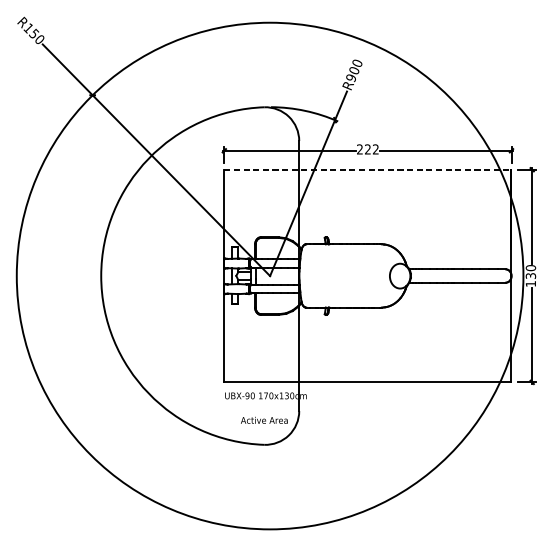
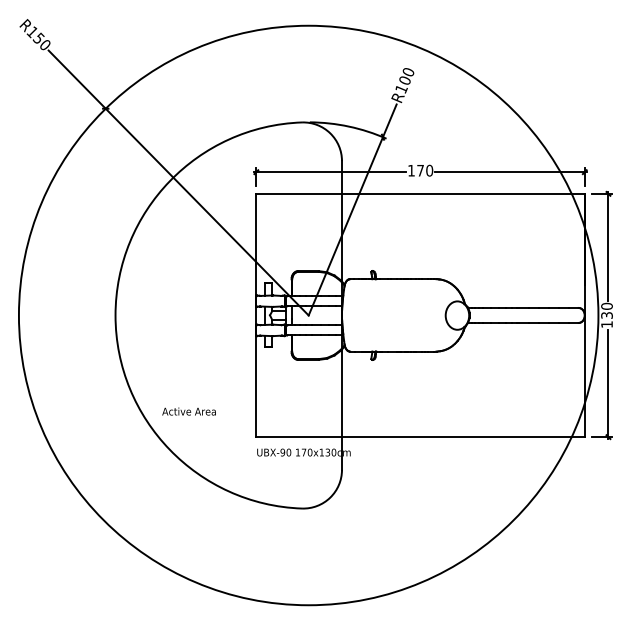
text: (351, 77) -> (401, 88), R900 -> R100
text: (367, 149) -> (420, 170), 222 -> 170
line: (368, 169) -> (421, 193), dashed -> solid
text: (263, 420) -> (188, 411), moved

